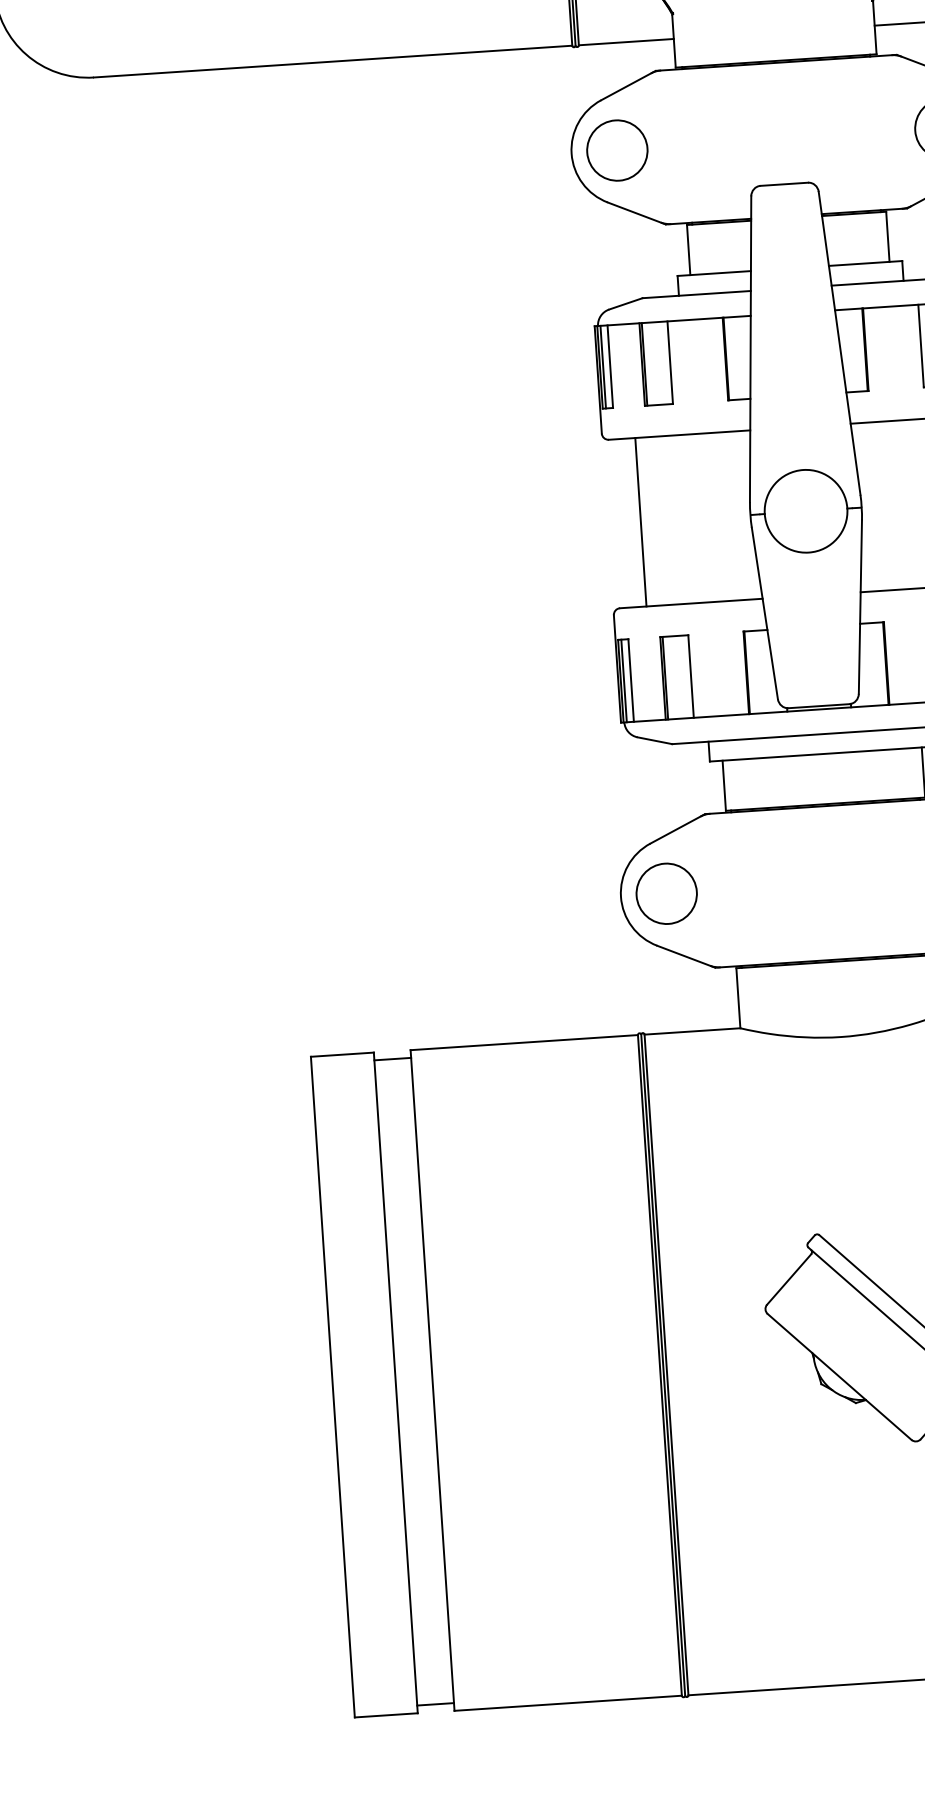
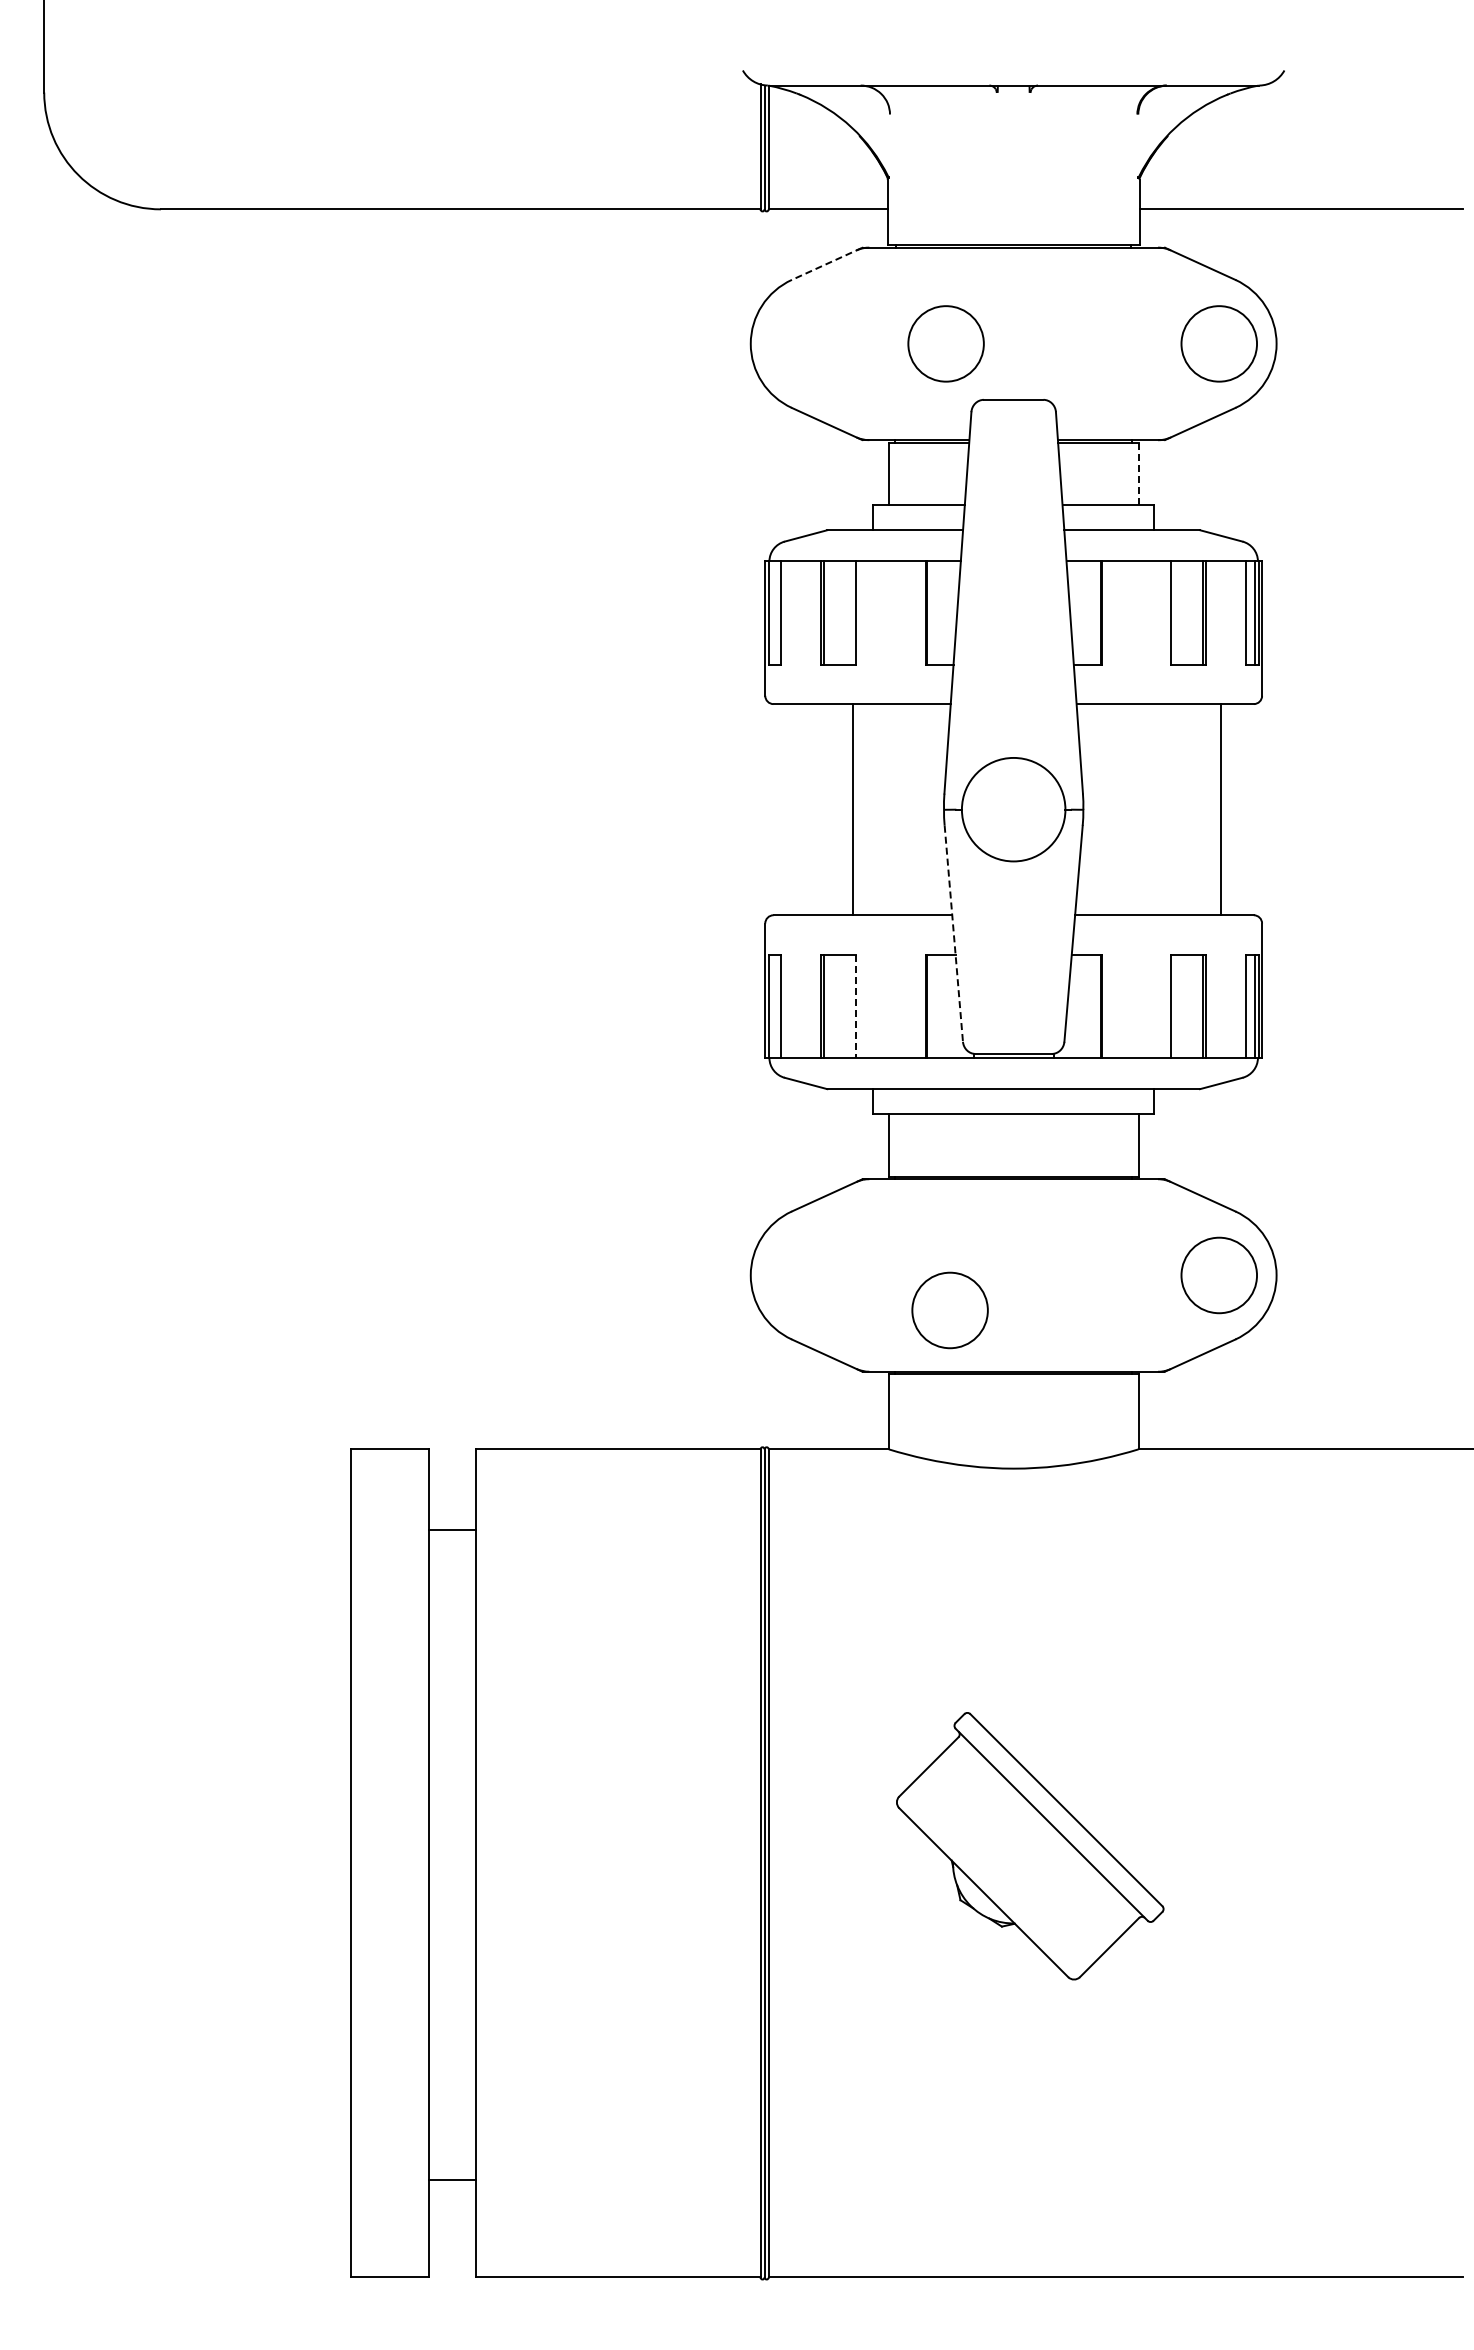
line: (627, 85) -> (826, 263), solid -> dashed
circle: (616, 150) -> (945, 343), moved
line: (887, 236) -> (1138, 473), solid -> dashed
line: (603, 366) -> (772, 612), removed
line: (640, 522) -> (852, 809), moved
line: (764, 614) -> (953, 934), solid -> dashed
line: (691, 676) -> (856, 1006), solid -> dashed
line: (624, 681) -> (772, 1006), removed
circle: (666, 893) -> (949, 1310), moved
line: (392, 1059) -> (452, 1530), moved
line: (435, 1704) -> (452, 2179), moved

